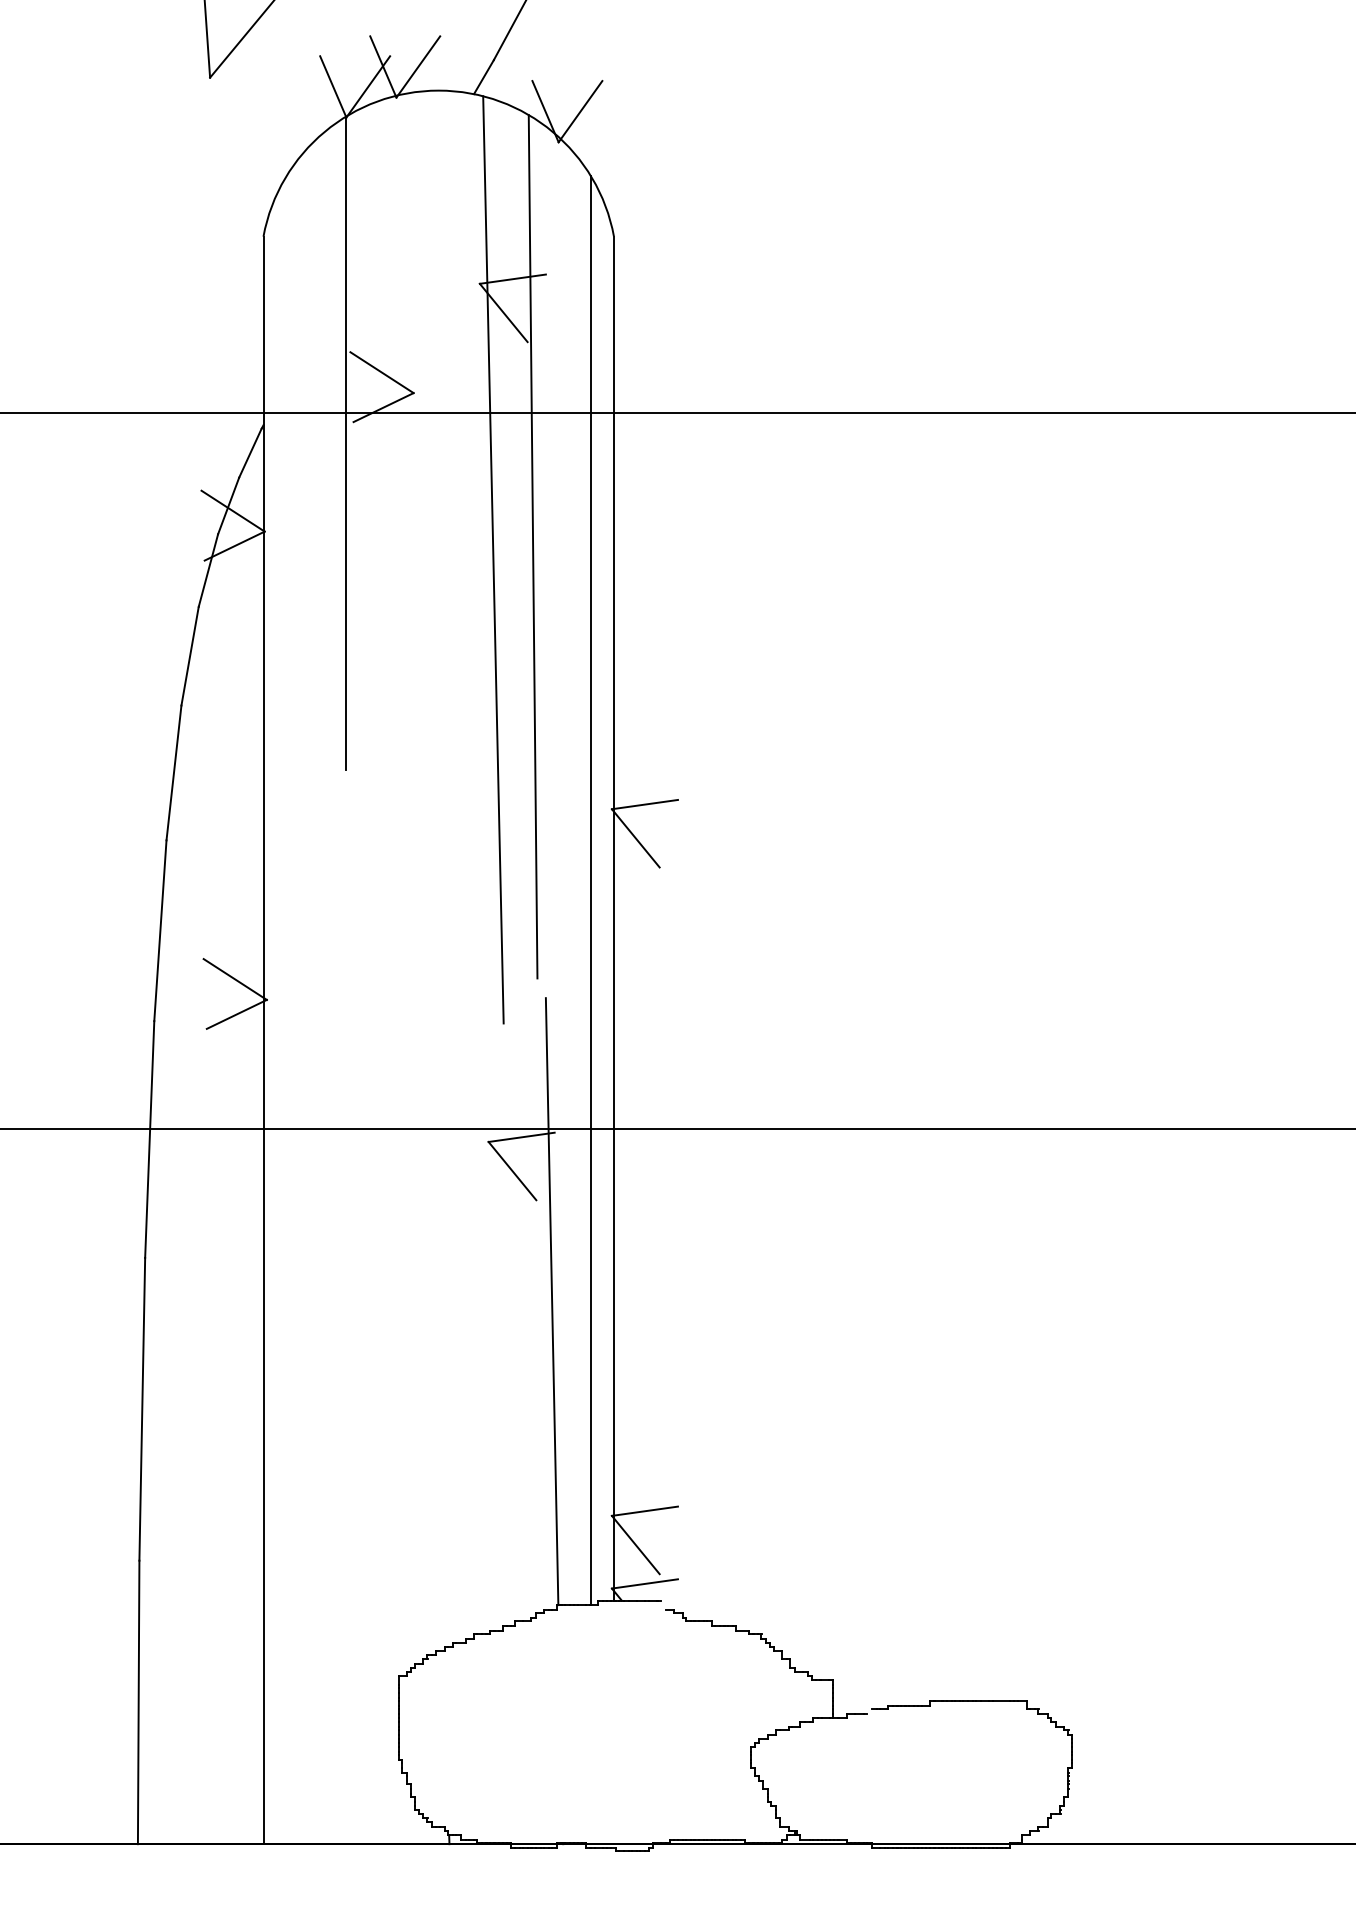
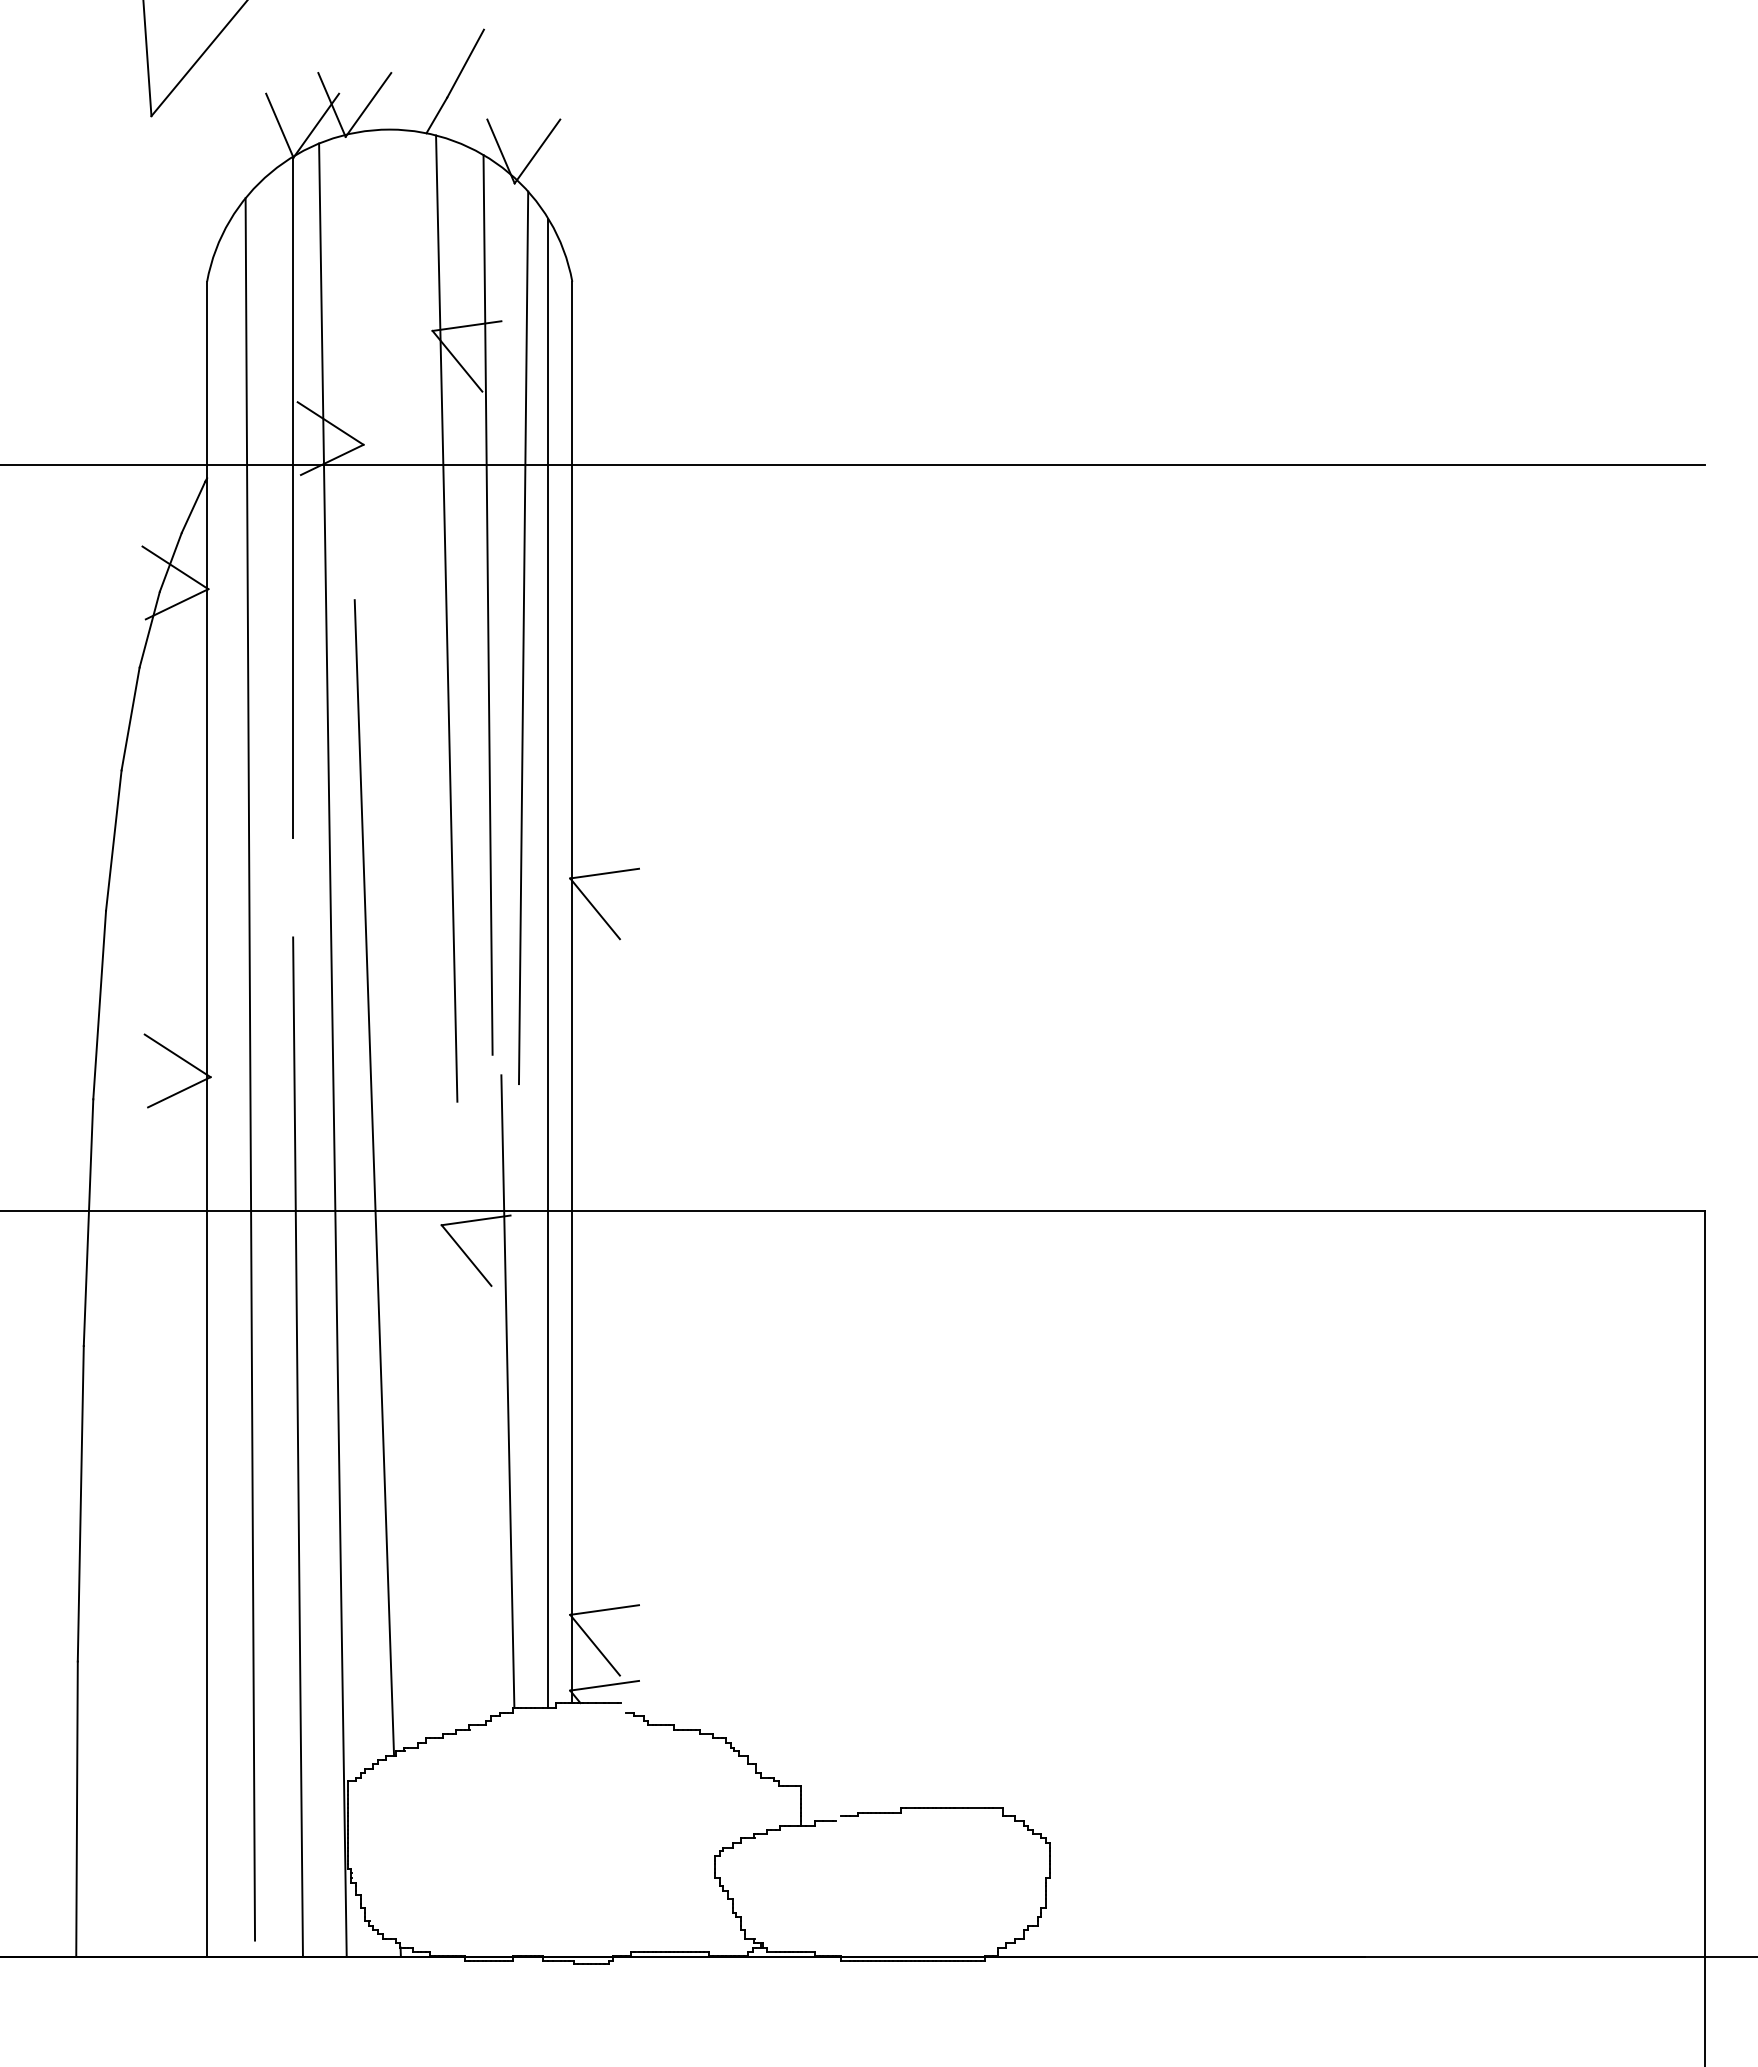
line: (567, 578) -> (523, 637), added
line: (383, 973) -> (332, 1049), added
line: (305, 992) -> (250, 1069), added
line: (424, 1097) -> (374, 1178), added
line: (350, 1354) -> (297, 1446), added

